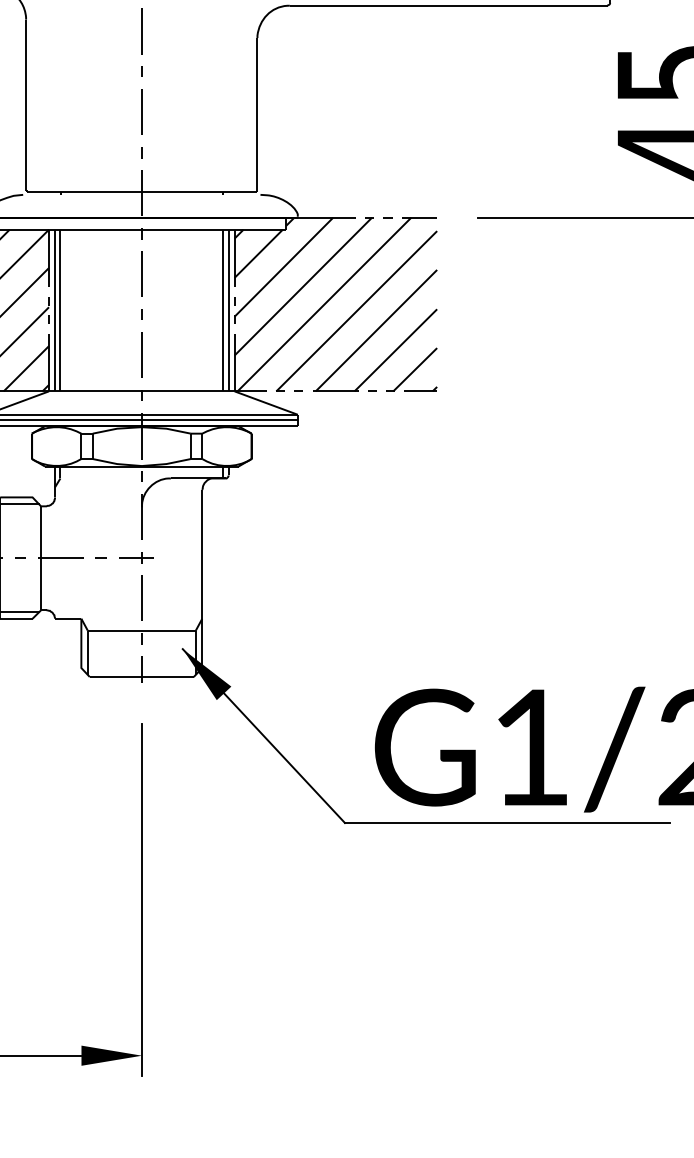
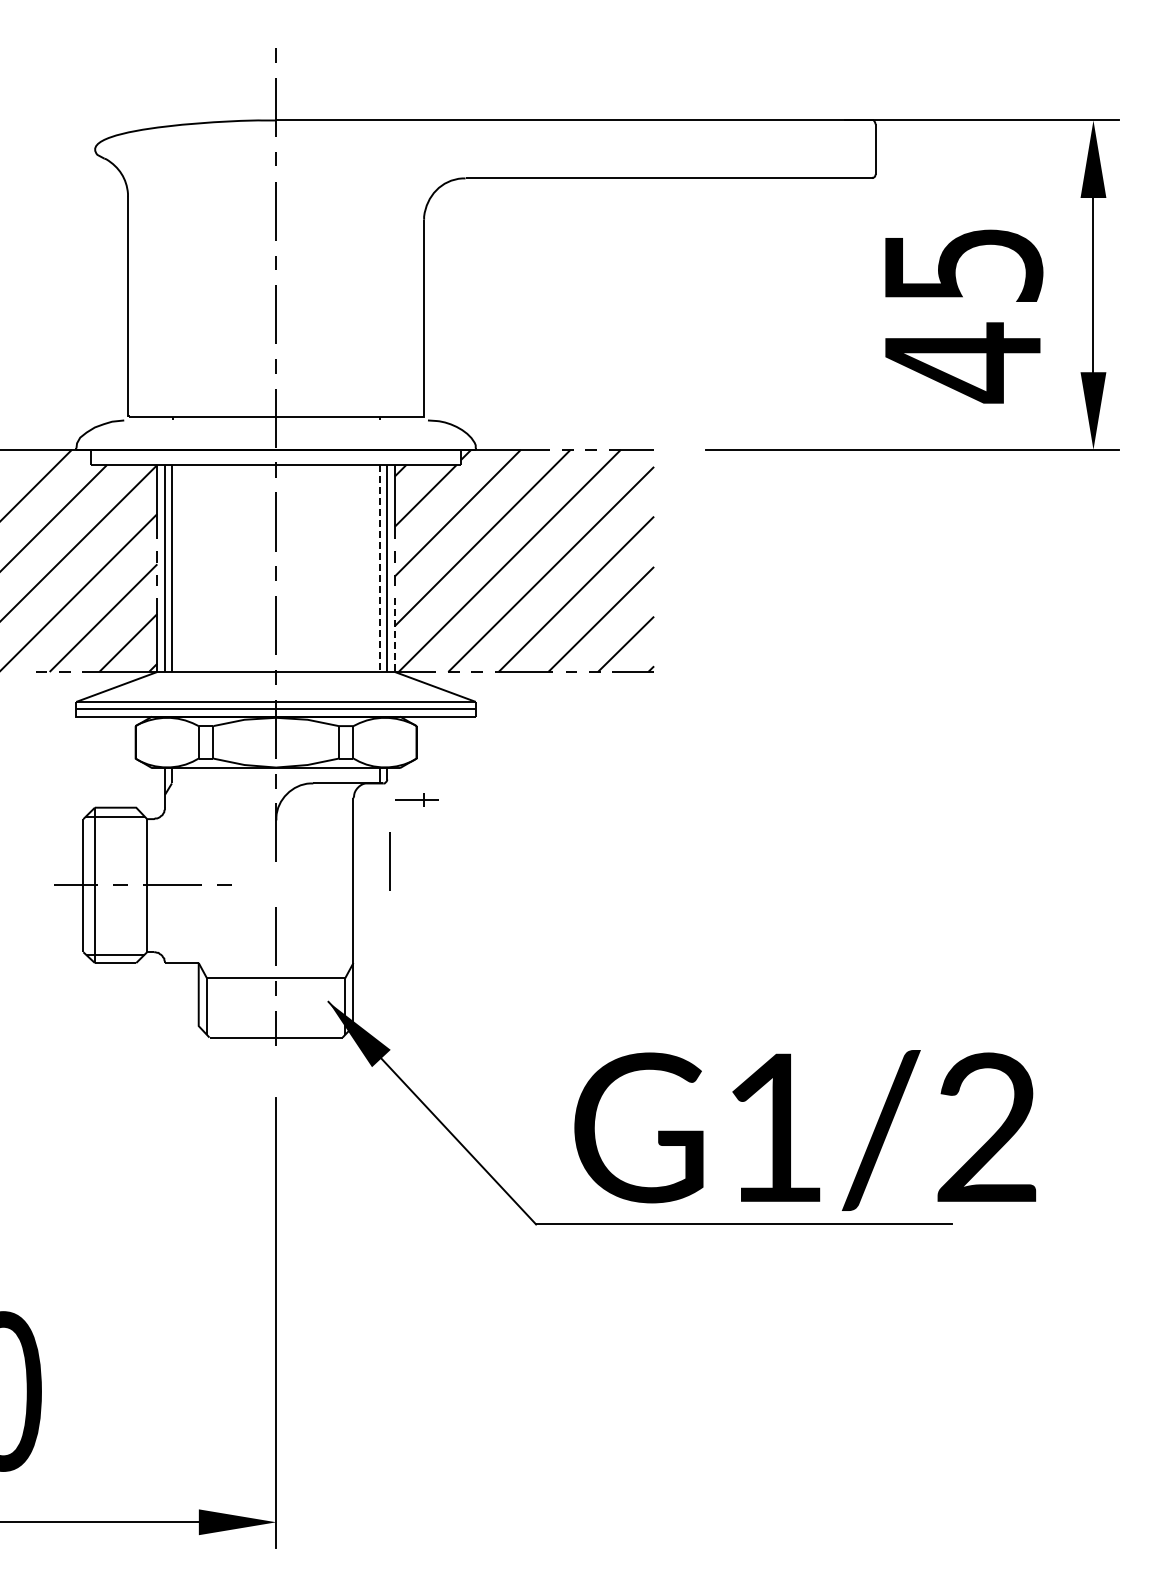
line: (223, 311) -> (380, 569), solid -> dashed
line: (234, 362) -> (394, 635), solid -> dashed
line: (230, 539) -> (389, 861), added
part: (135, 557) -> (416, 799), moved

